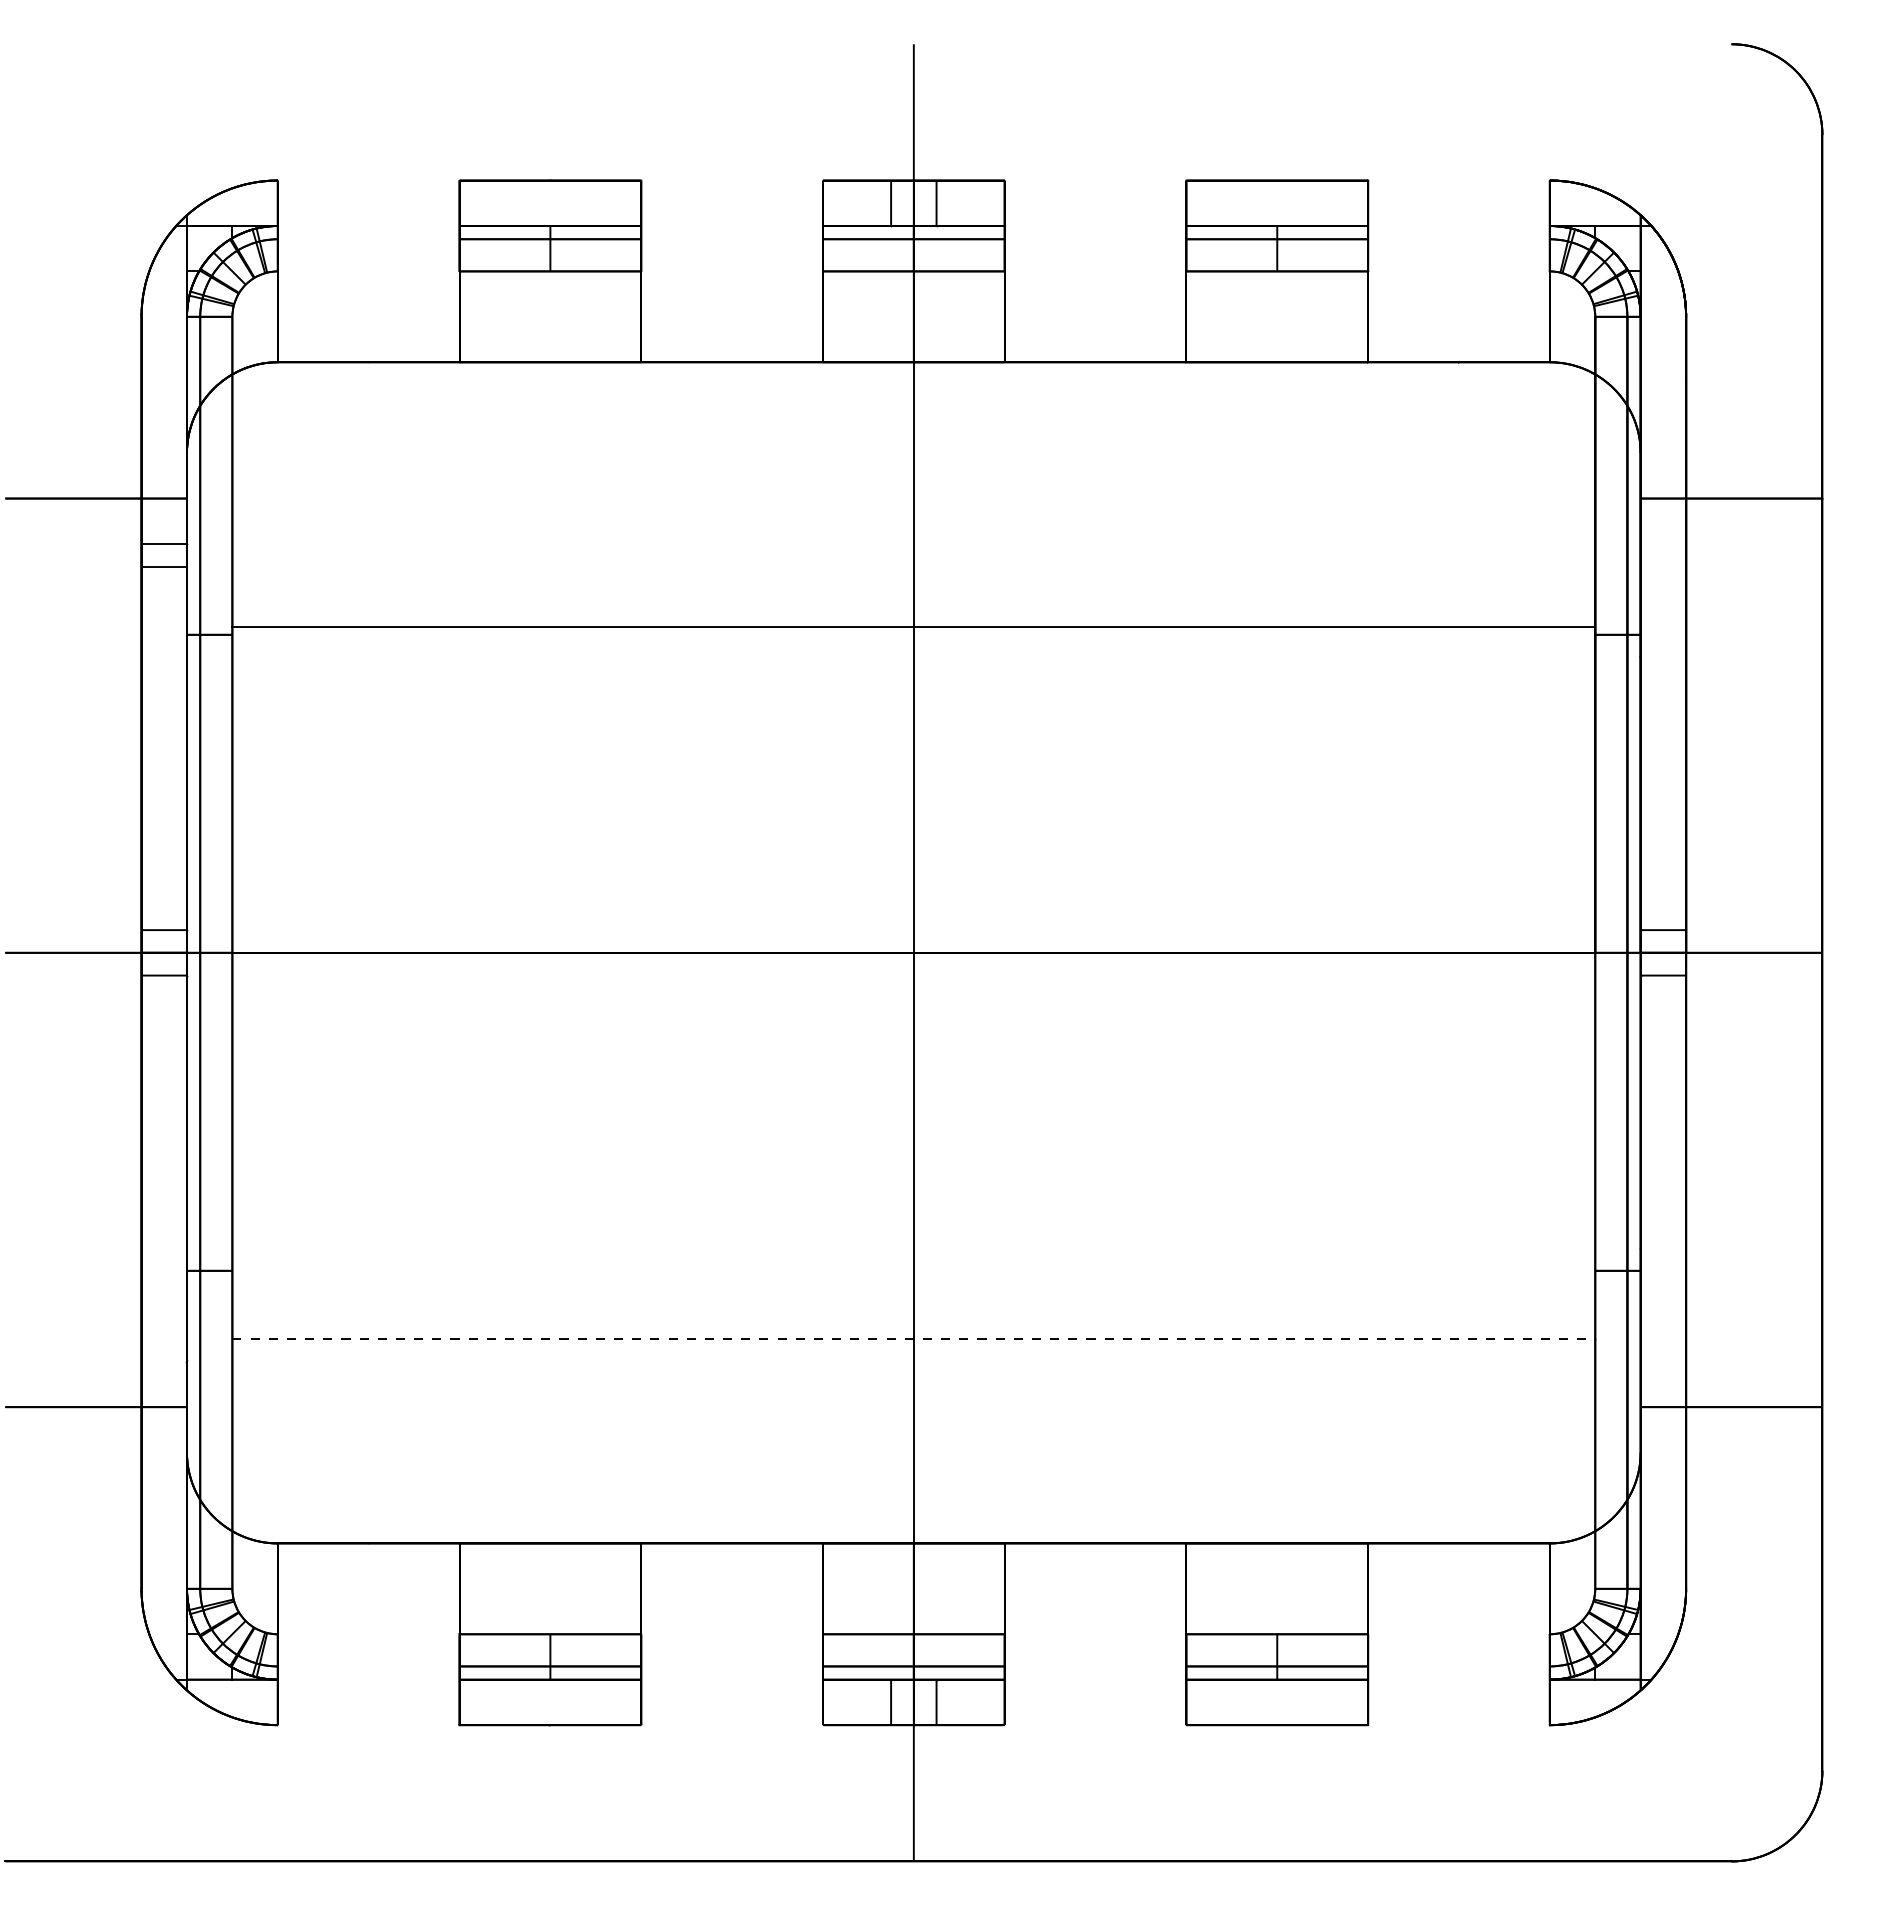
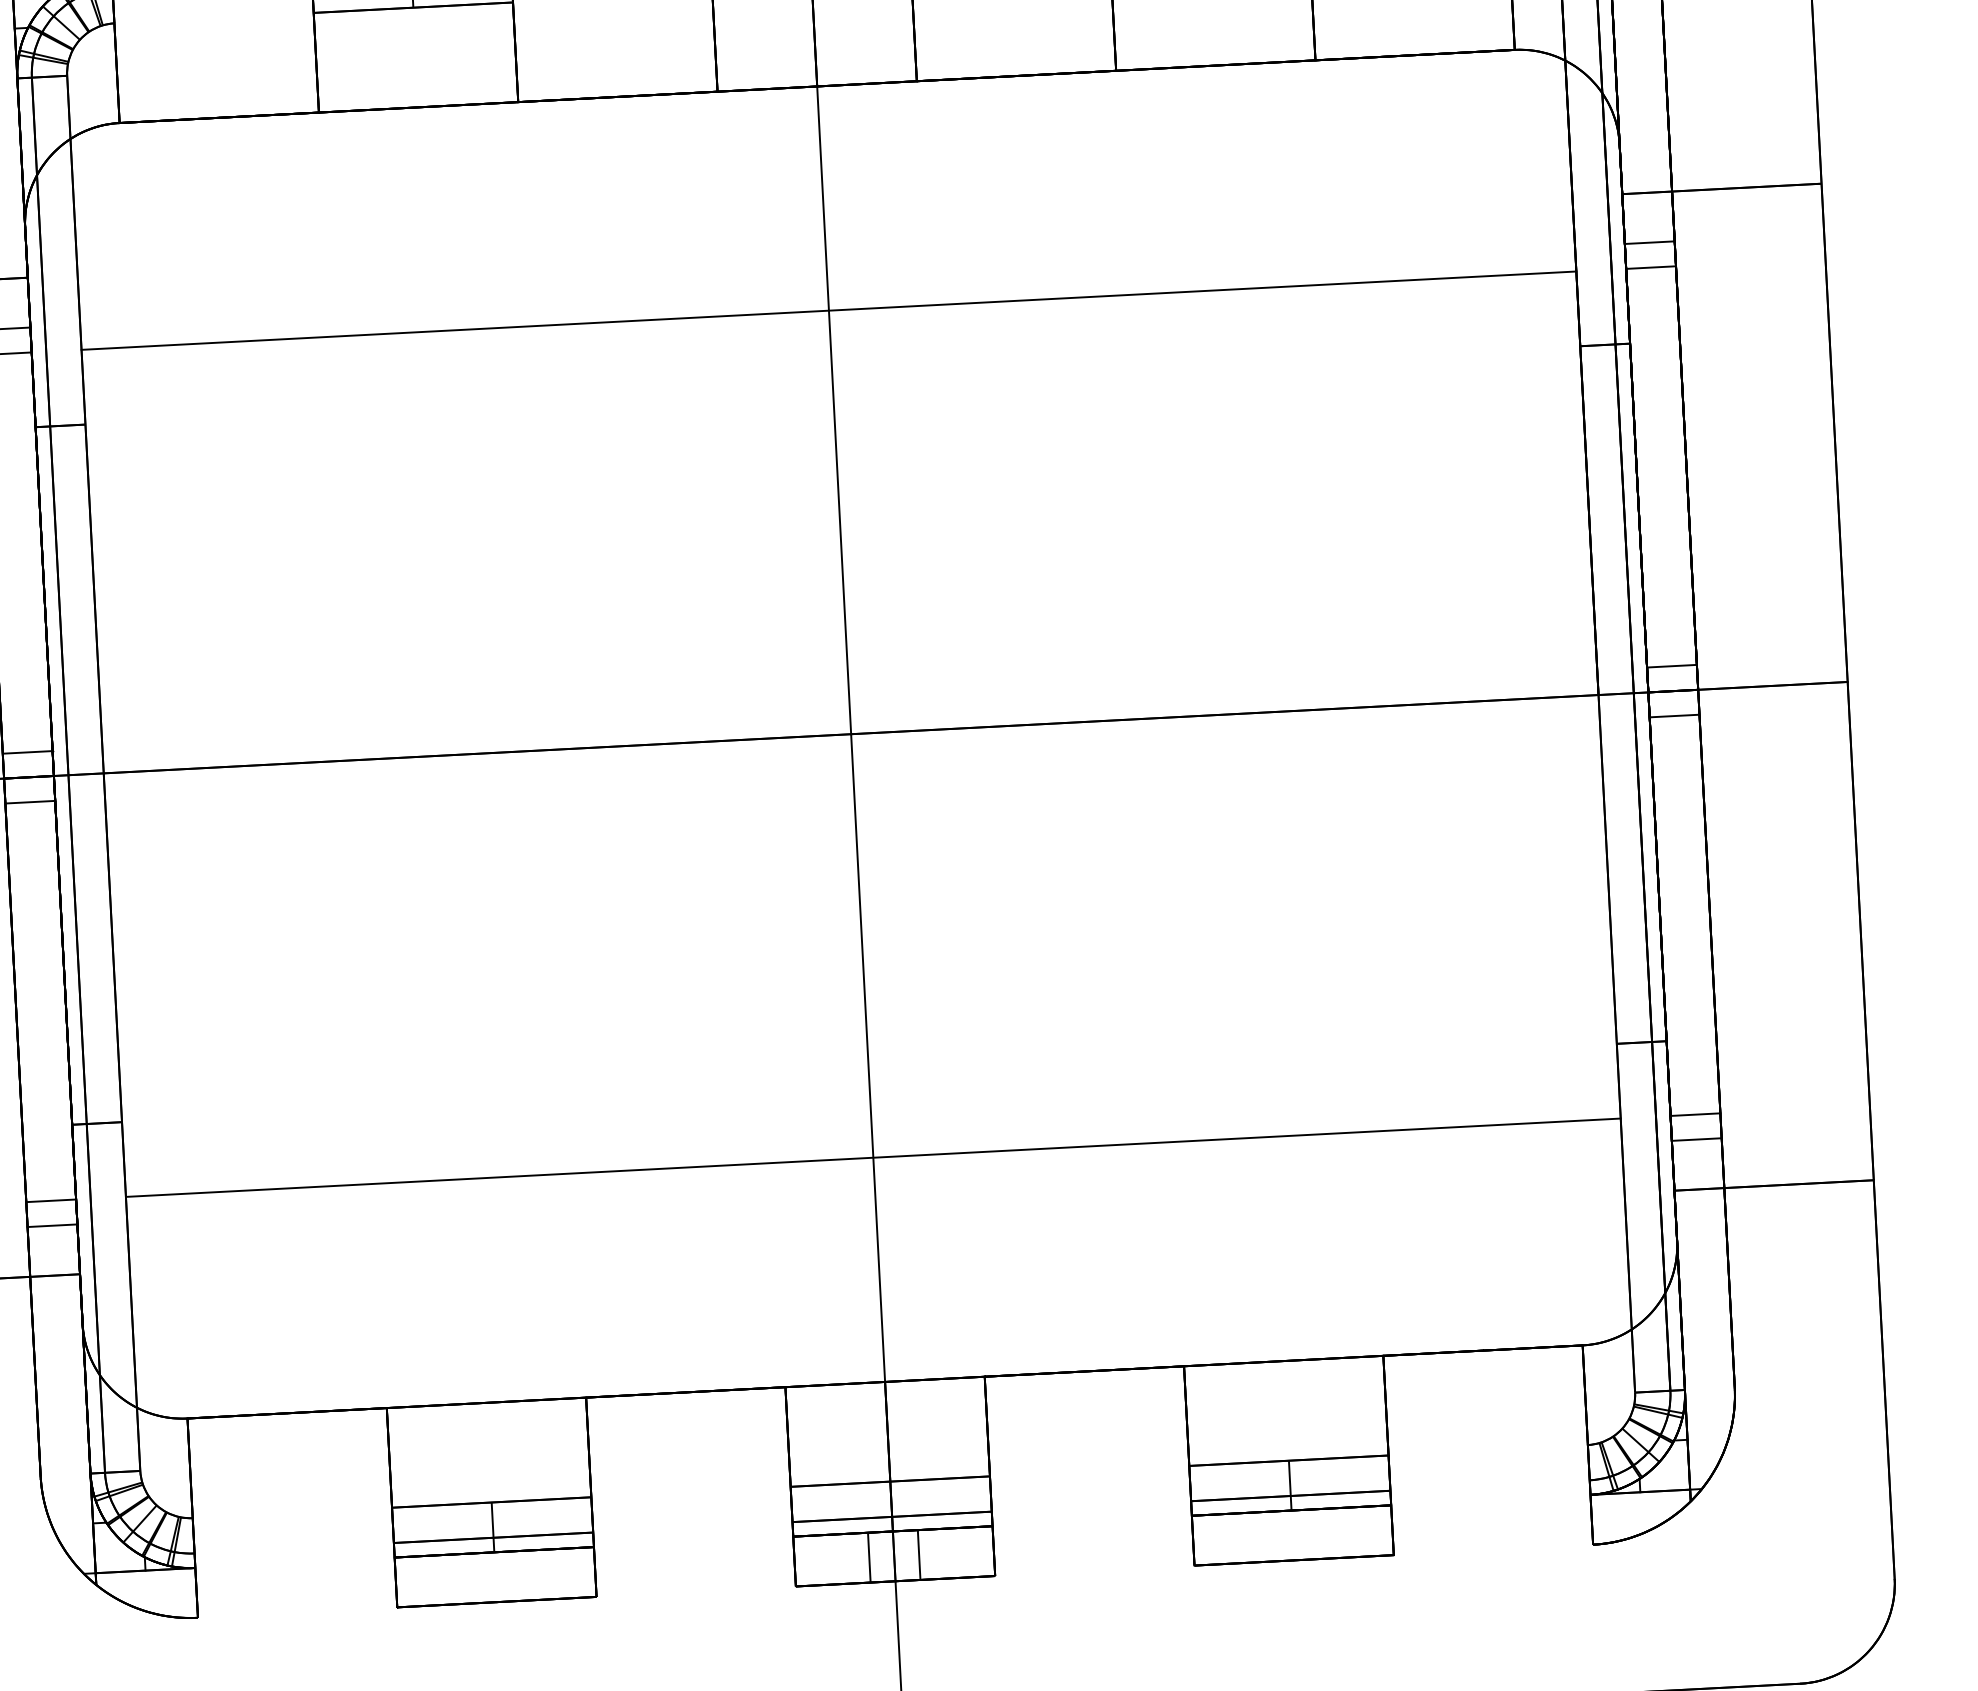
line: (1663, 543) -> (1649, 242), added
line: (1663, 566) -> (1651, 267), added
line: (913, 626) -> (828, 310), moved
line: (163, 1338) -> (50, 1200), added
line: (914, 1338) -> (874, 1157), dashed -> solid
line: (1663, 1338) -> (1695, 1114), added
line: (163, 1361) -> (51, 1225), added
line: (1663, 1361) -> (1696, 1139), added

